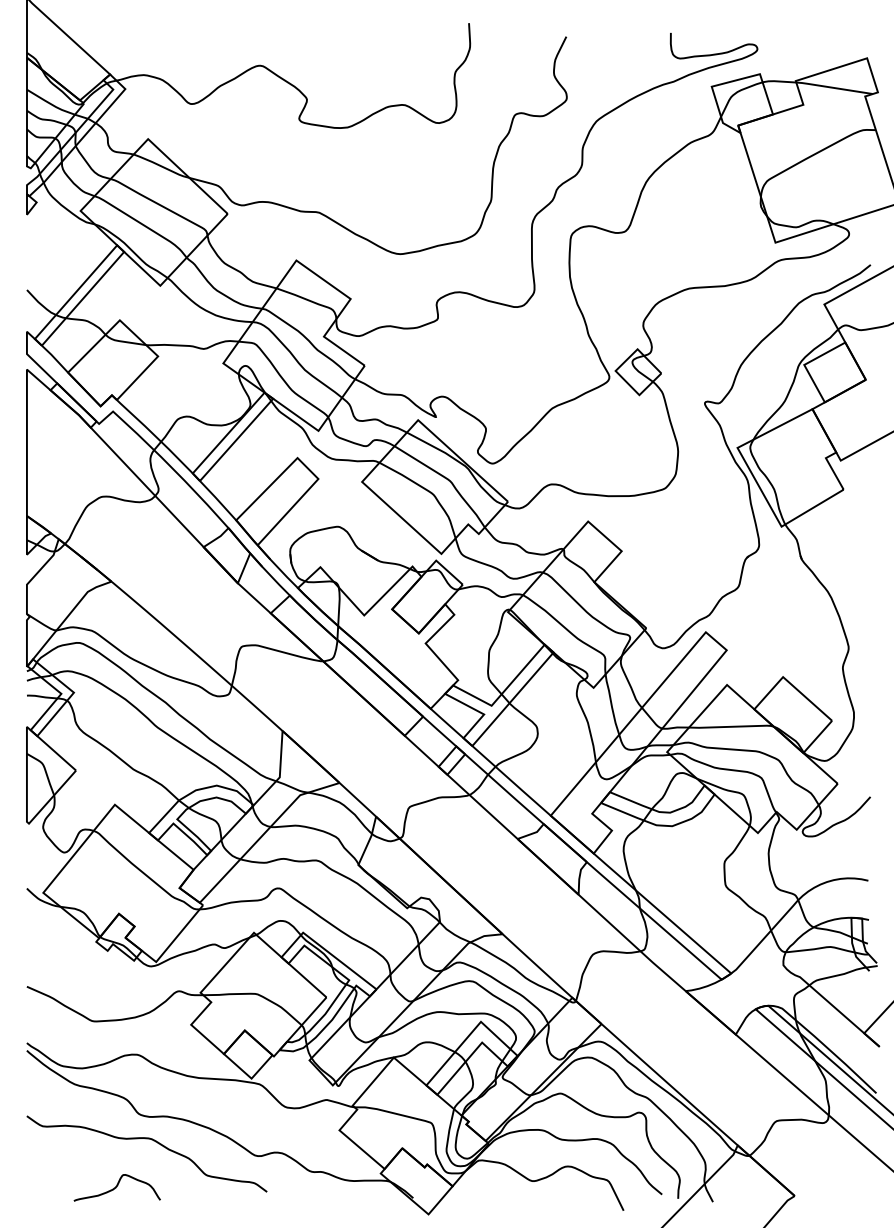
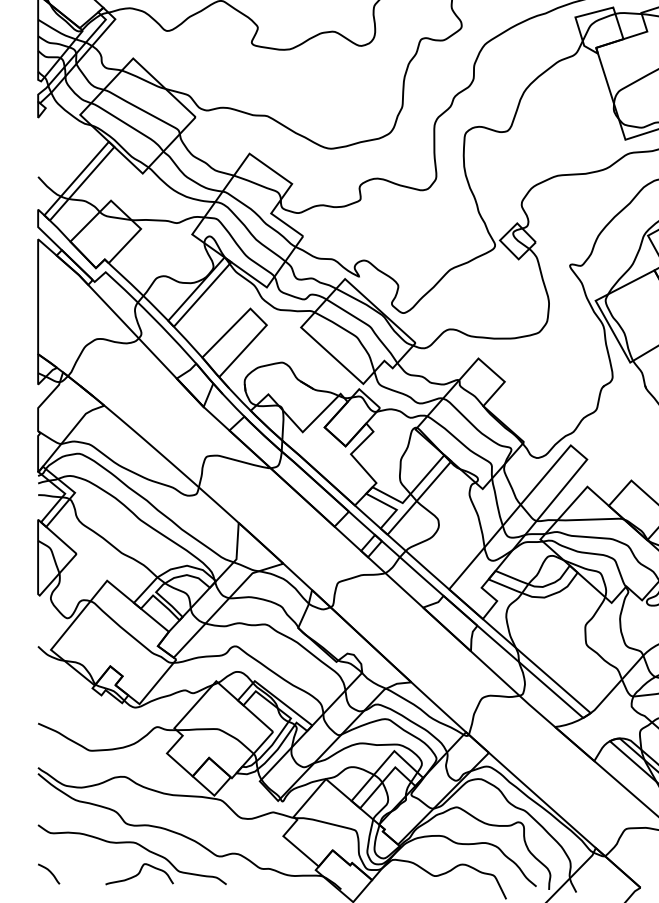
curve: (42, 1177) -> (50, 873), added
curve: (116, 1187) -> (138, 873), moved

